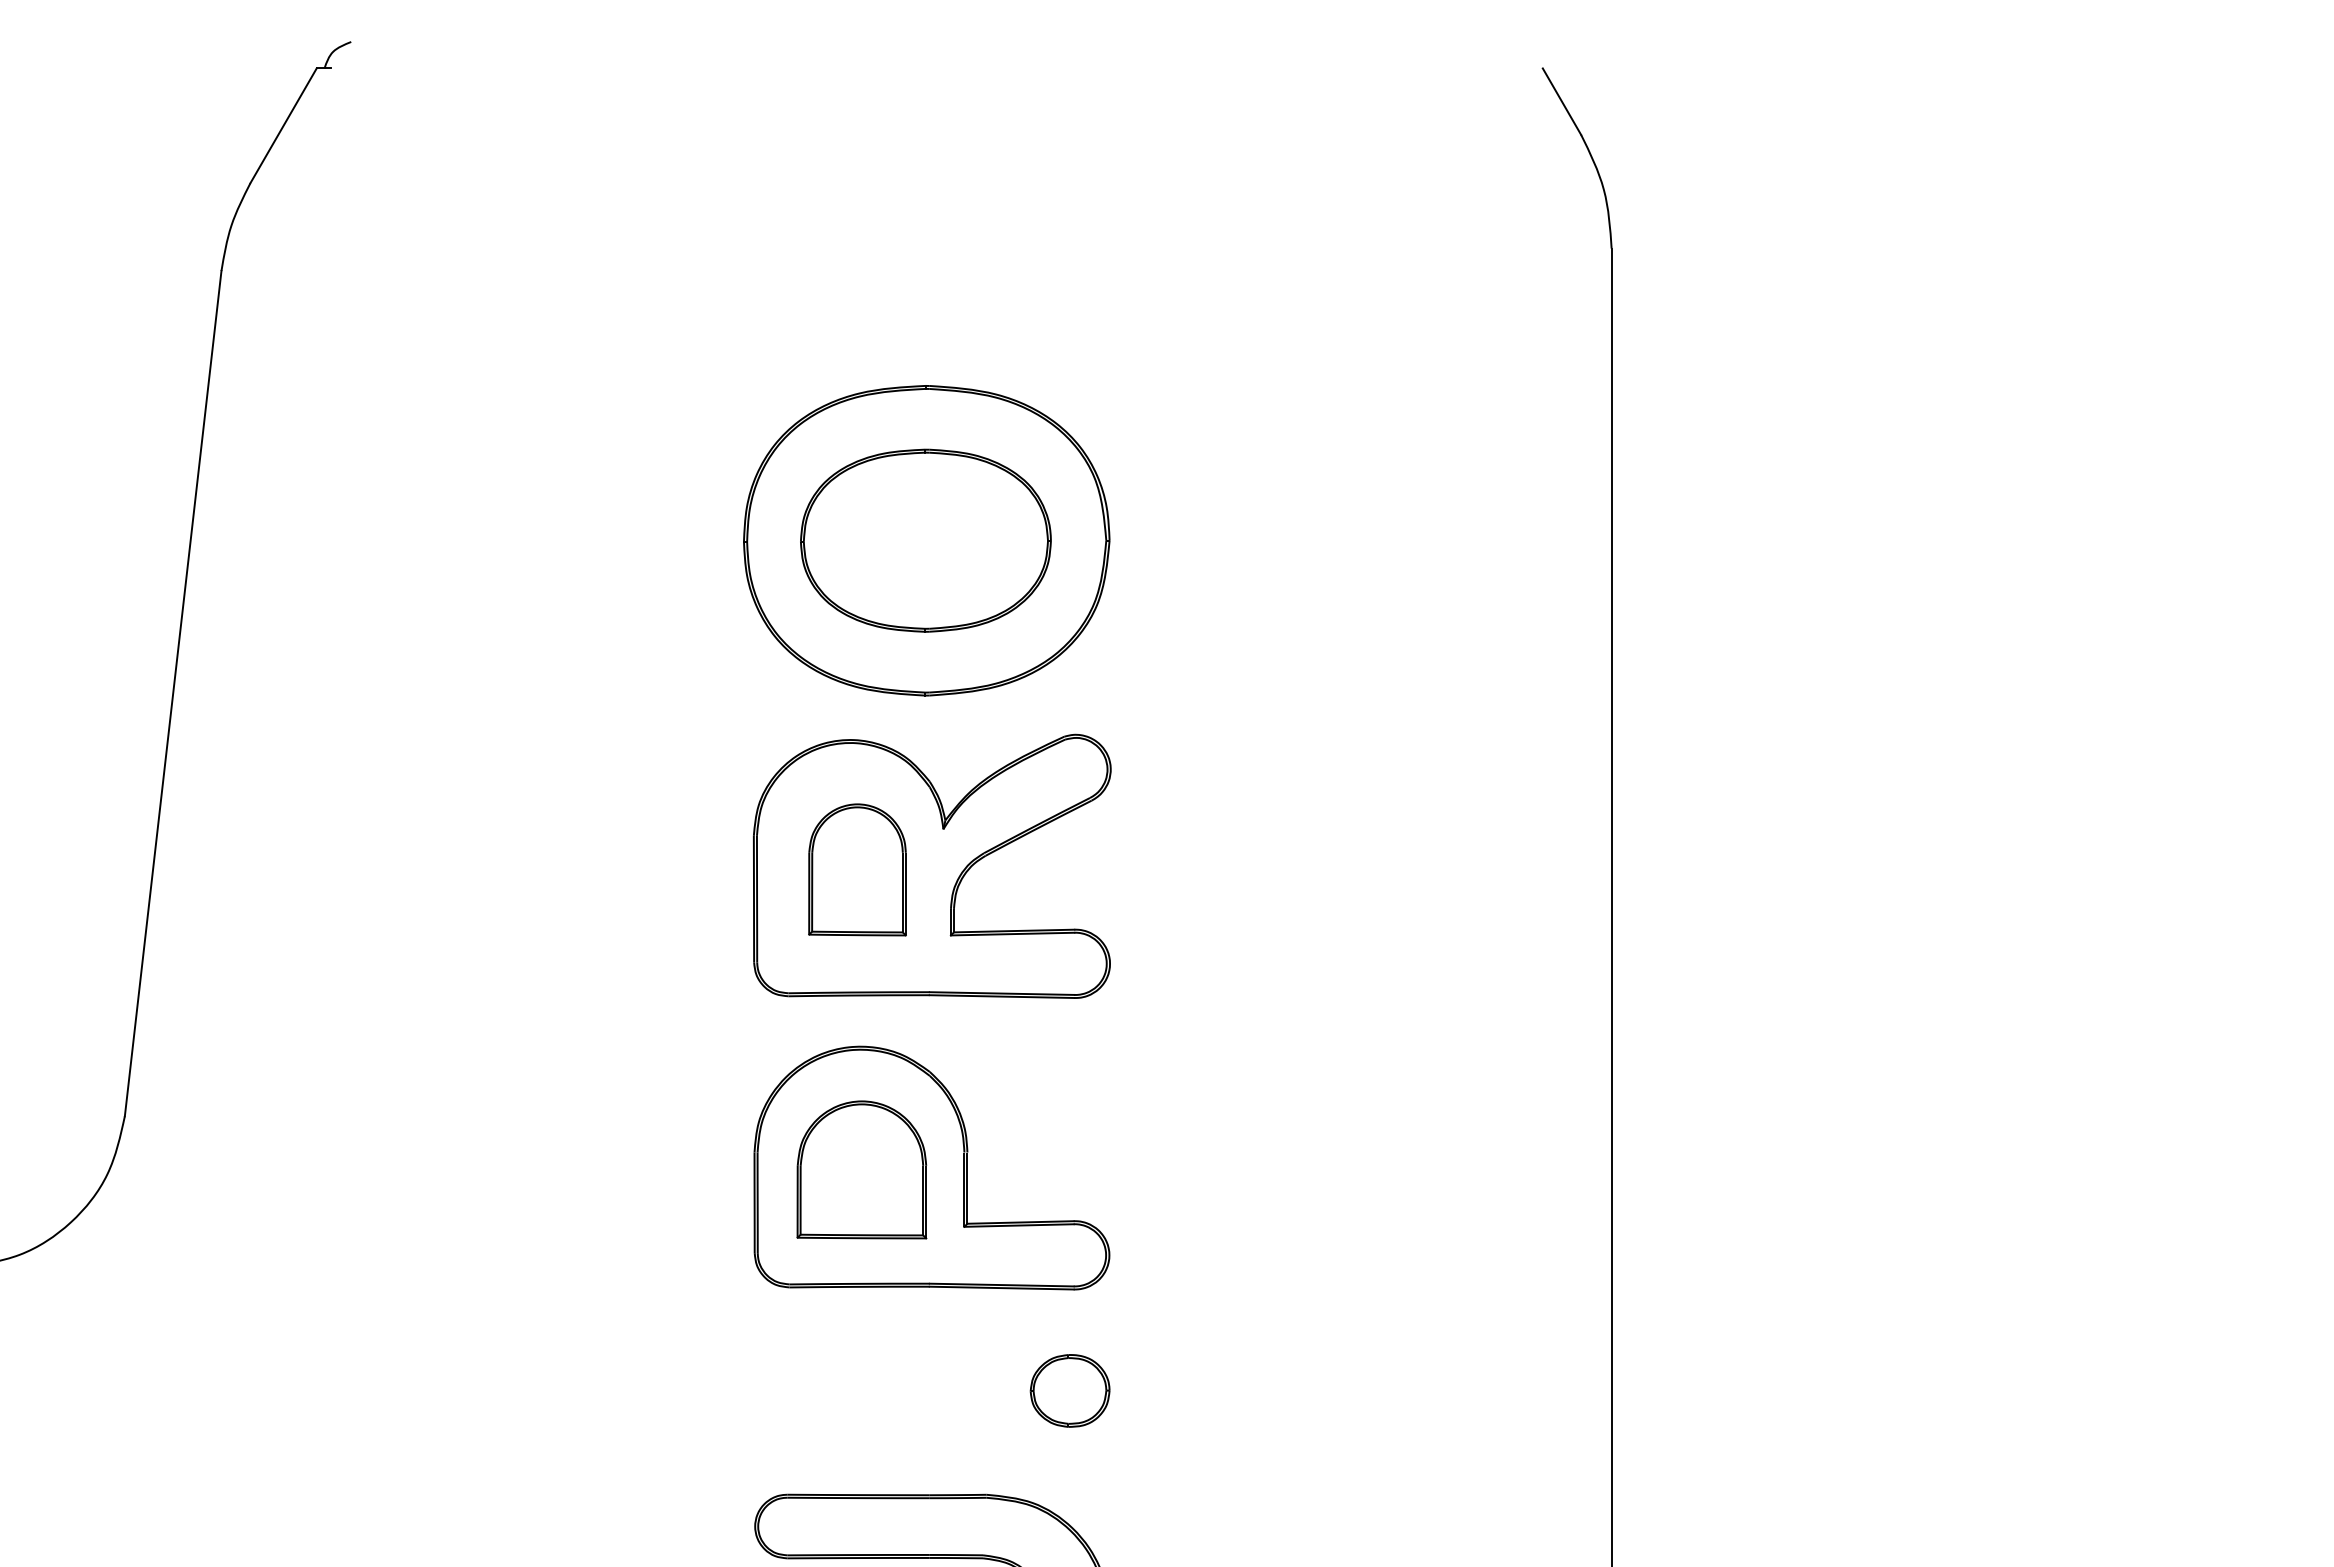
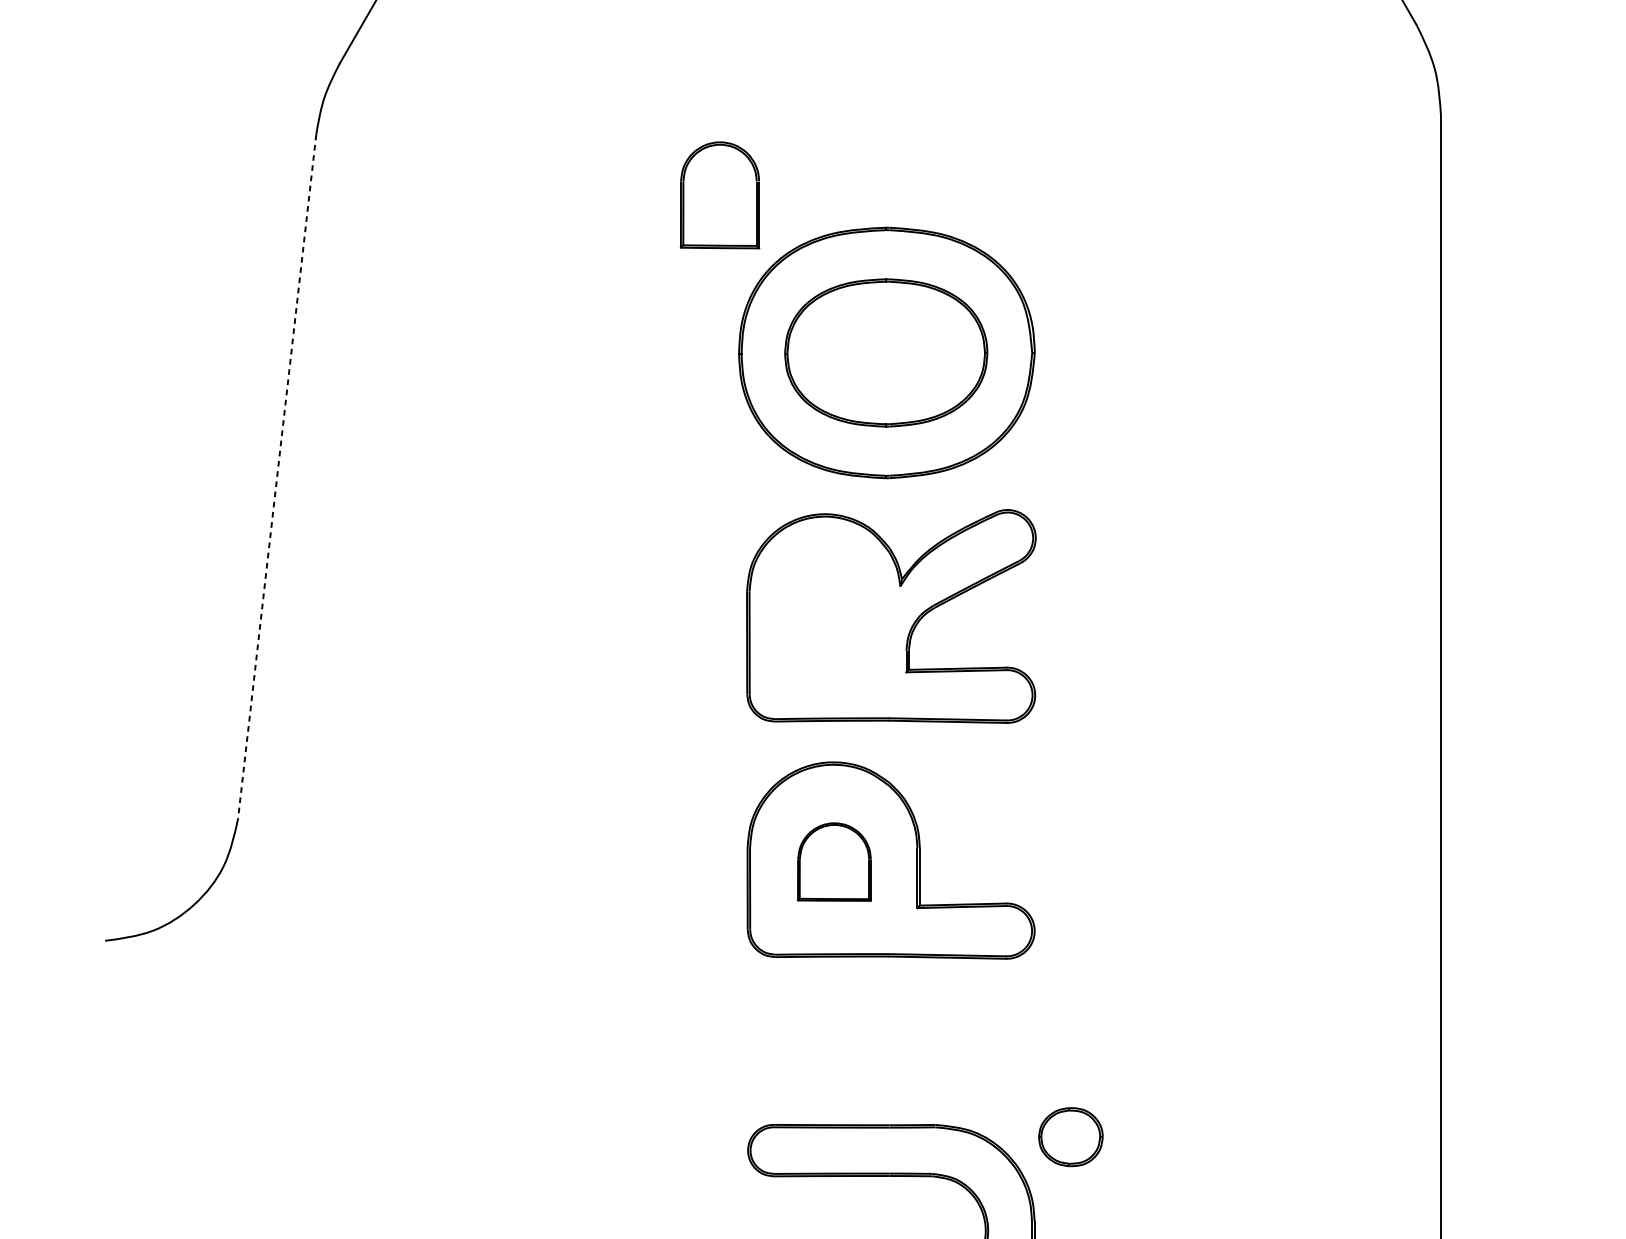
line: (173, 694) -> (277, 477), solid -> dashed
part: (857, 869) -> (720, 195), moved
part: (861, 1169) -> (834, 861), size x0.7
part: (1069, 1390) -> (1070, 1136), moved

